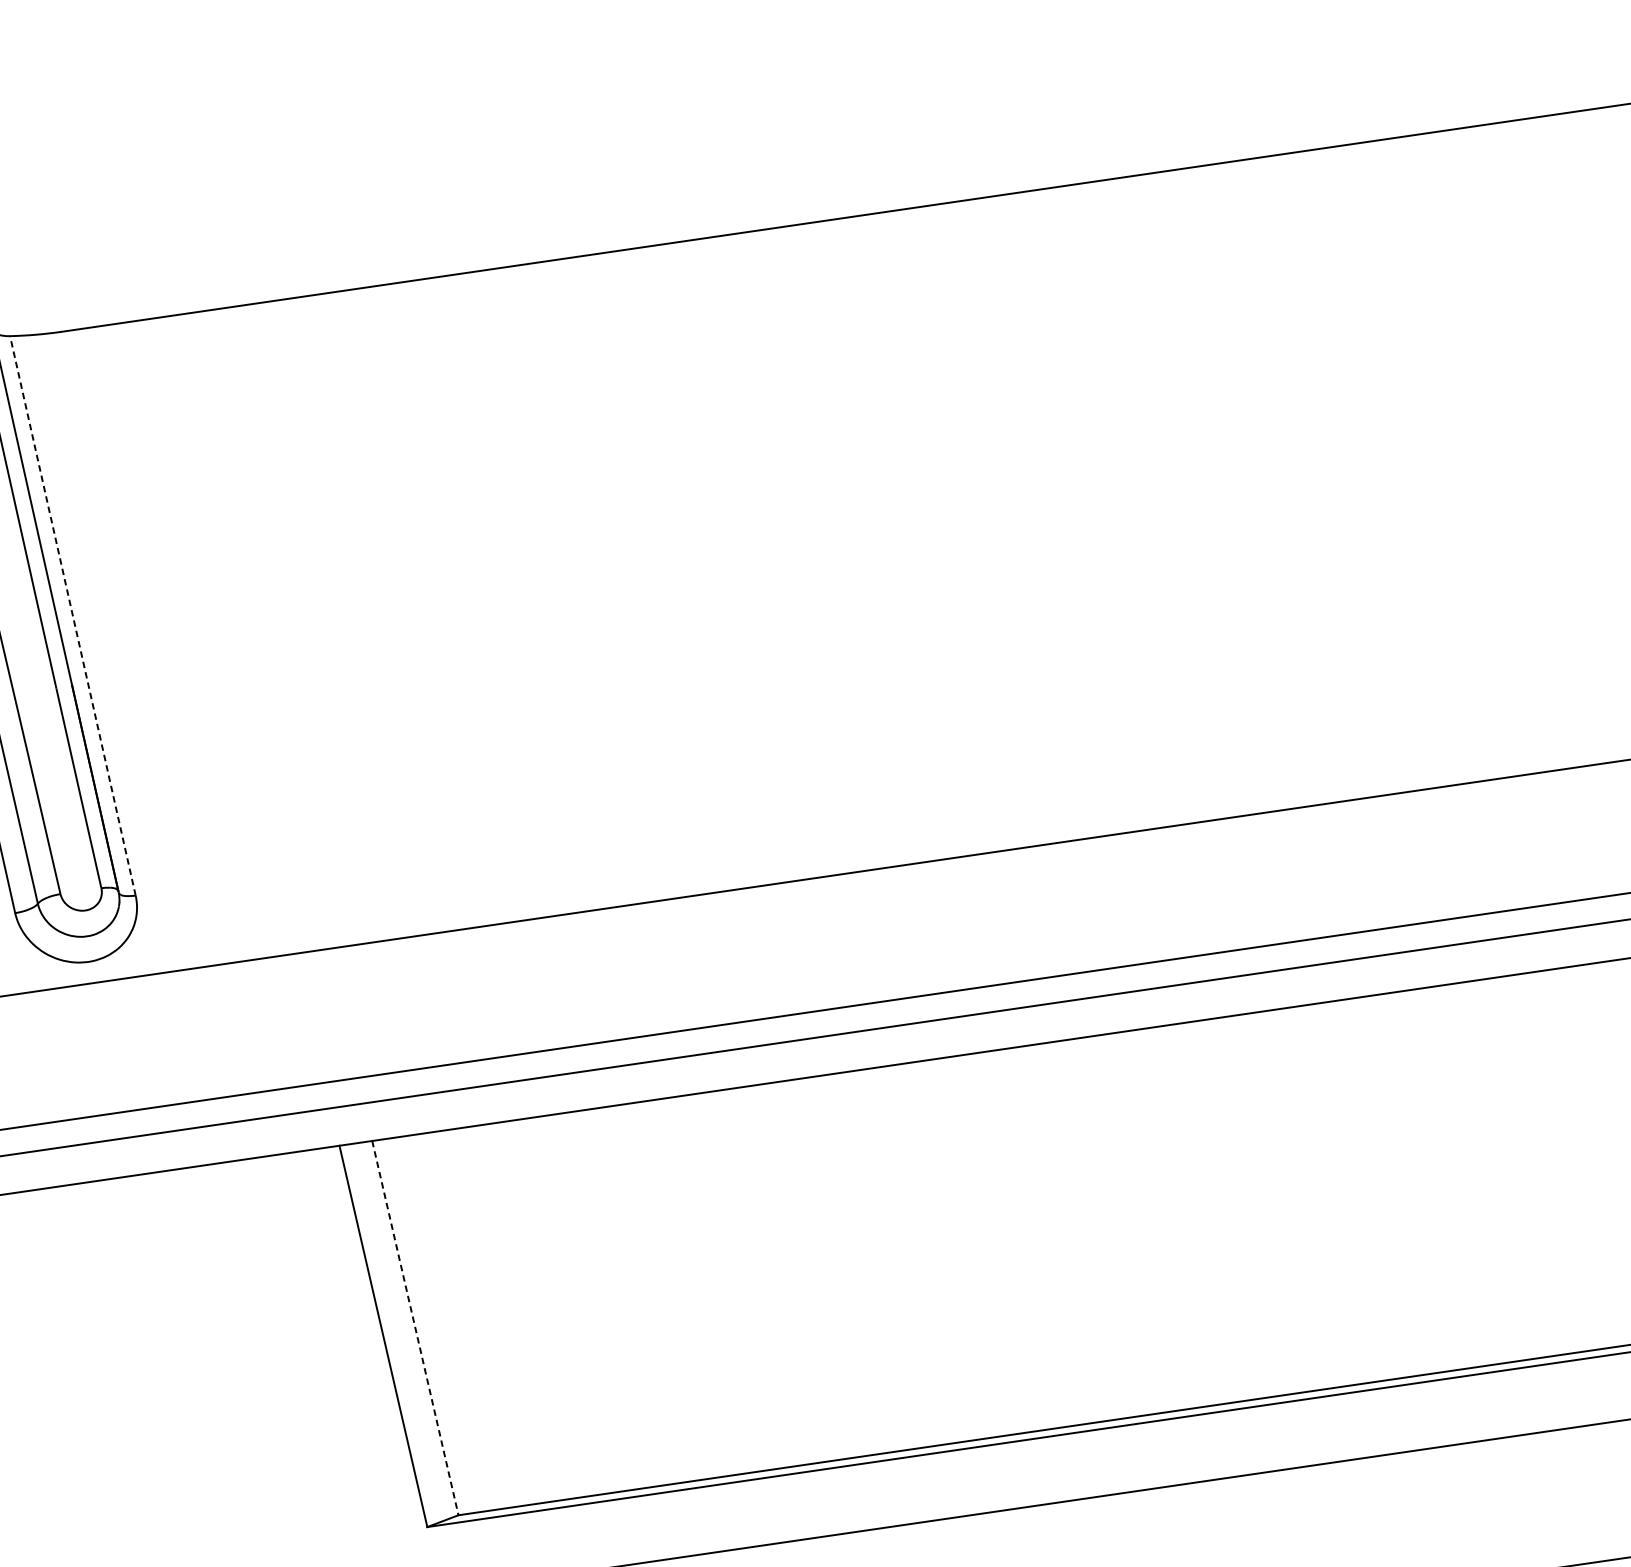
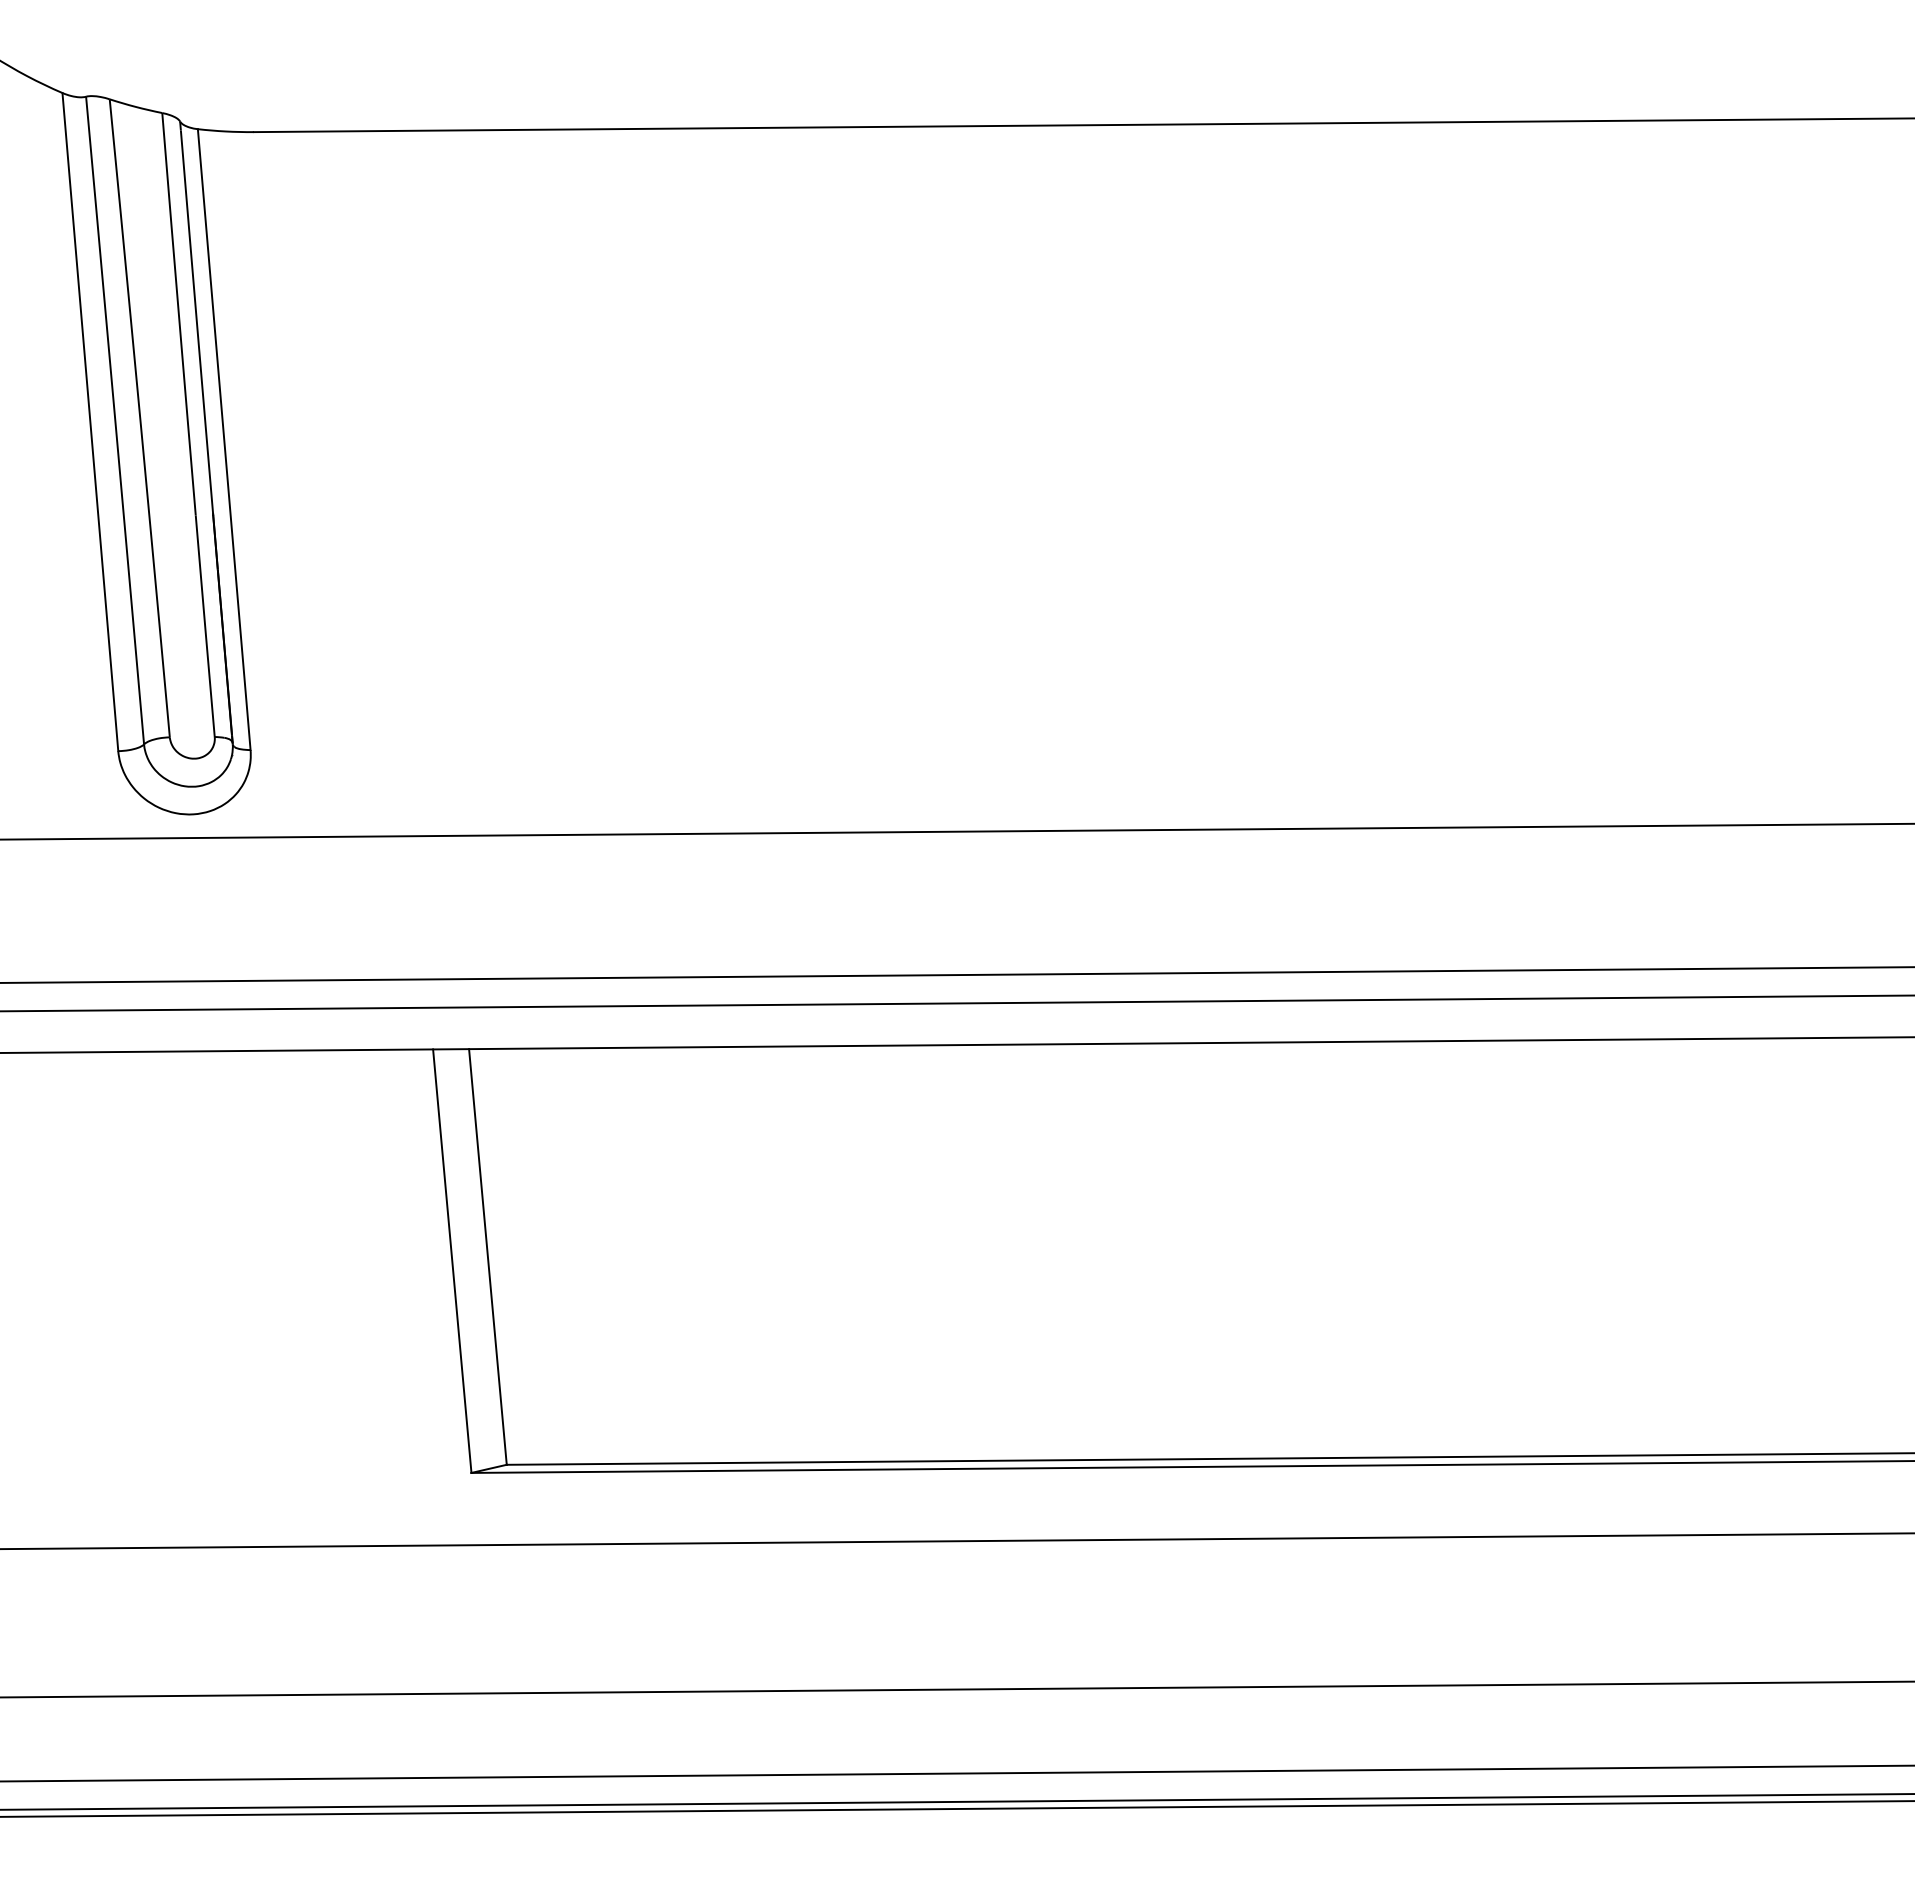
line: (73, 615) -> (224, 439), dashed -> solid
line: (414, 1327) -> (487, 1256), dashed -> solid

